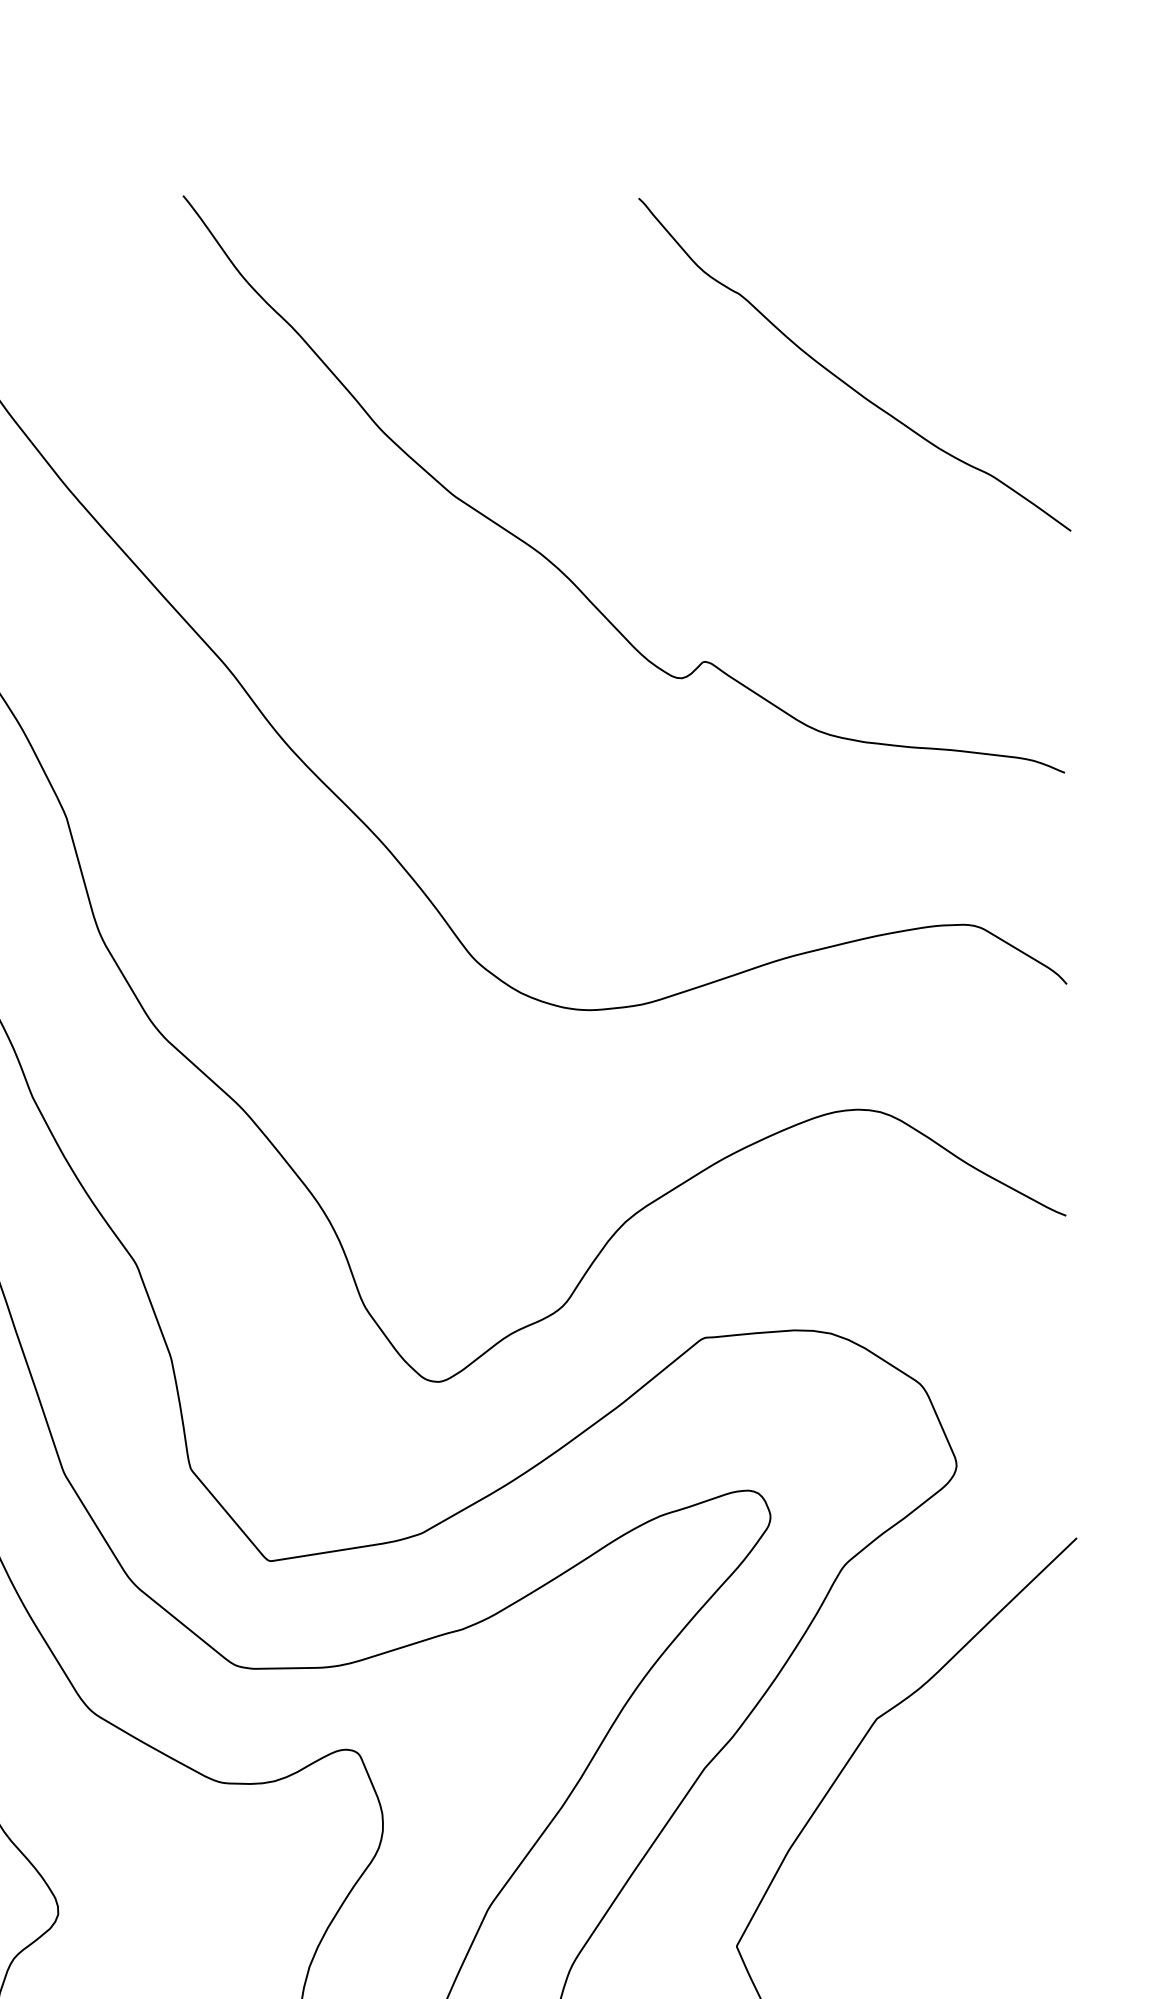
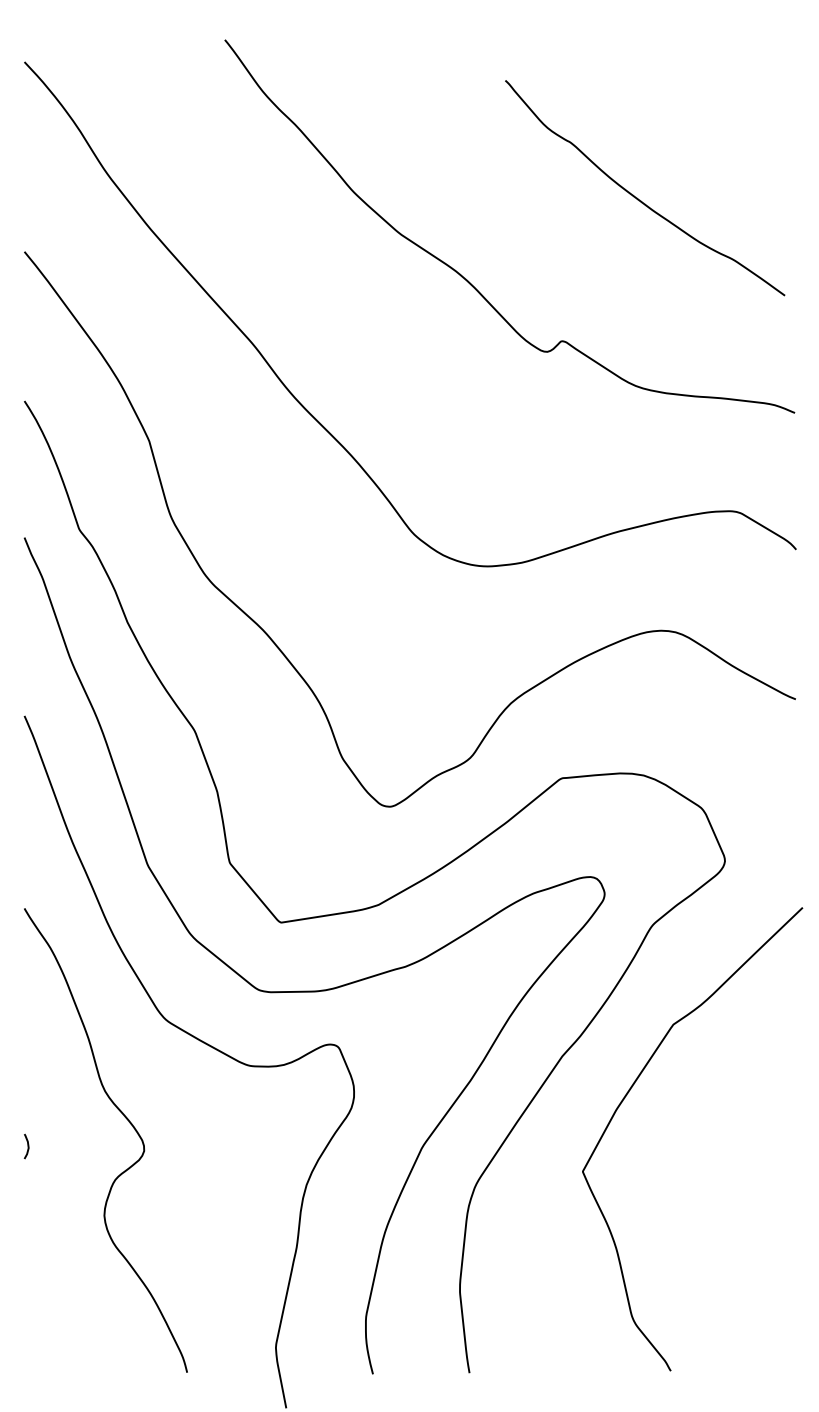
curve: (842, 379) -> (637, 197), moved

